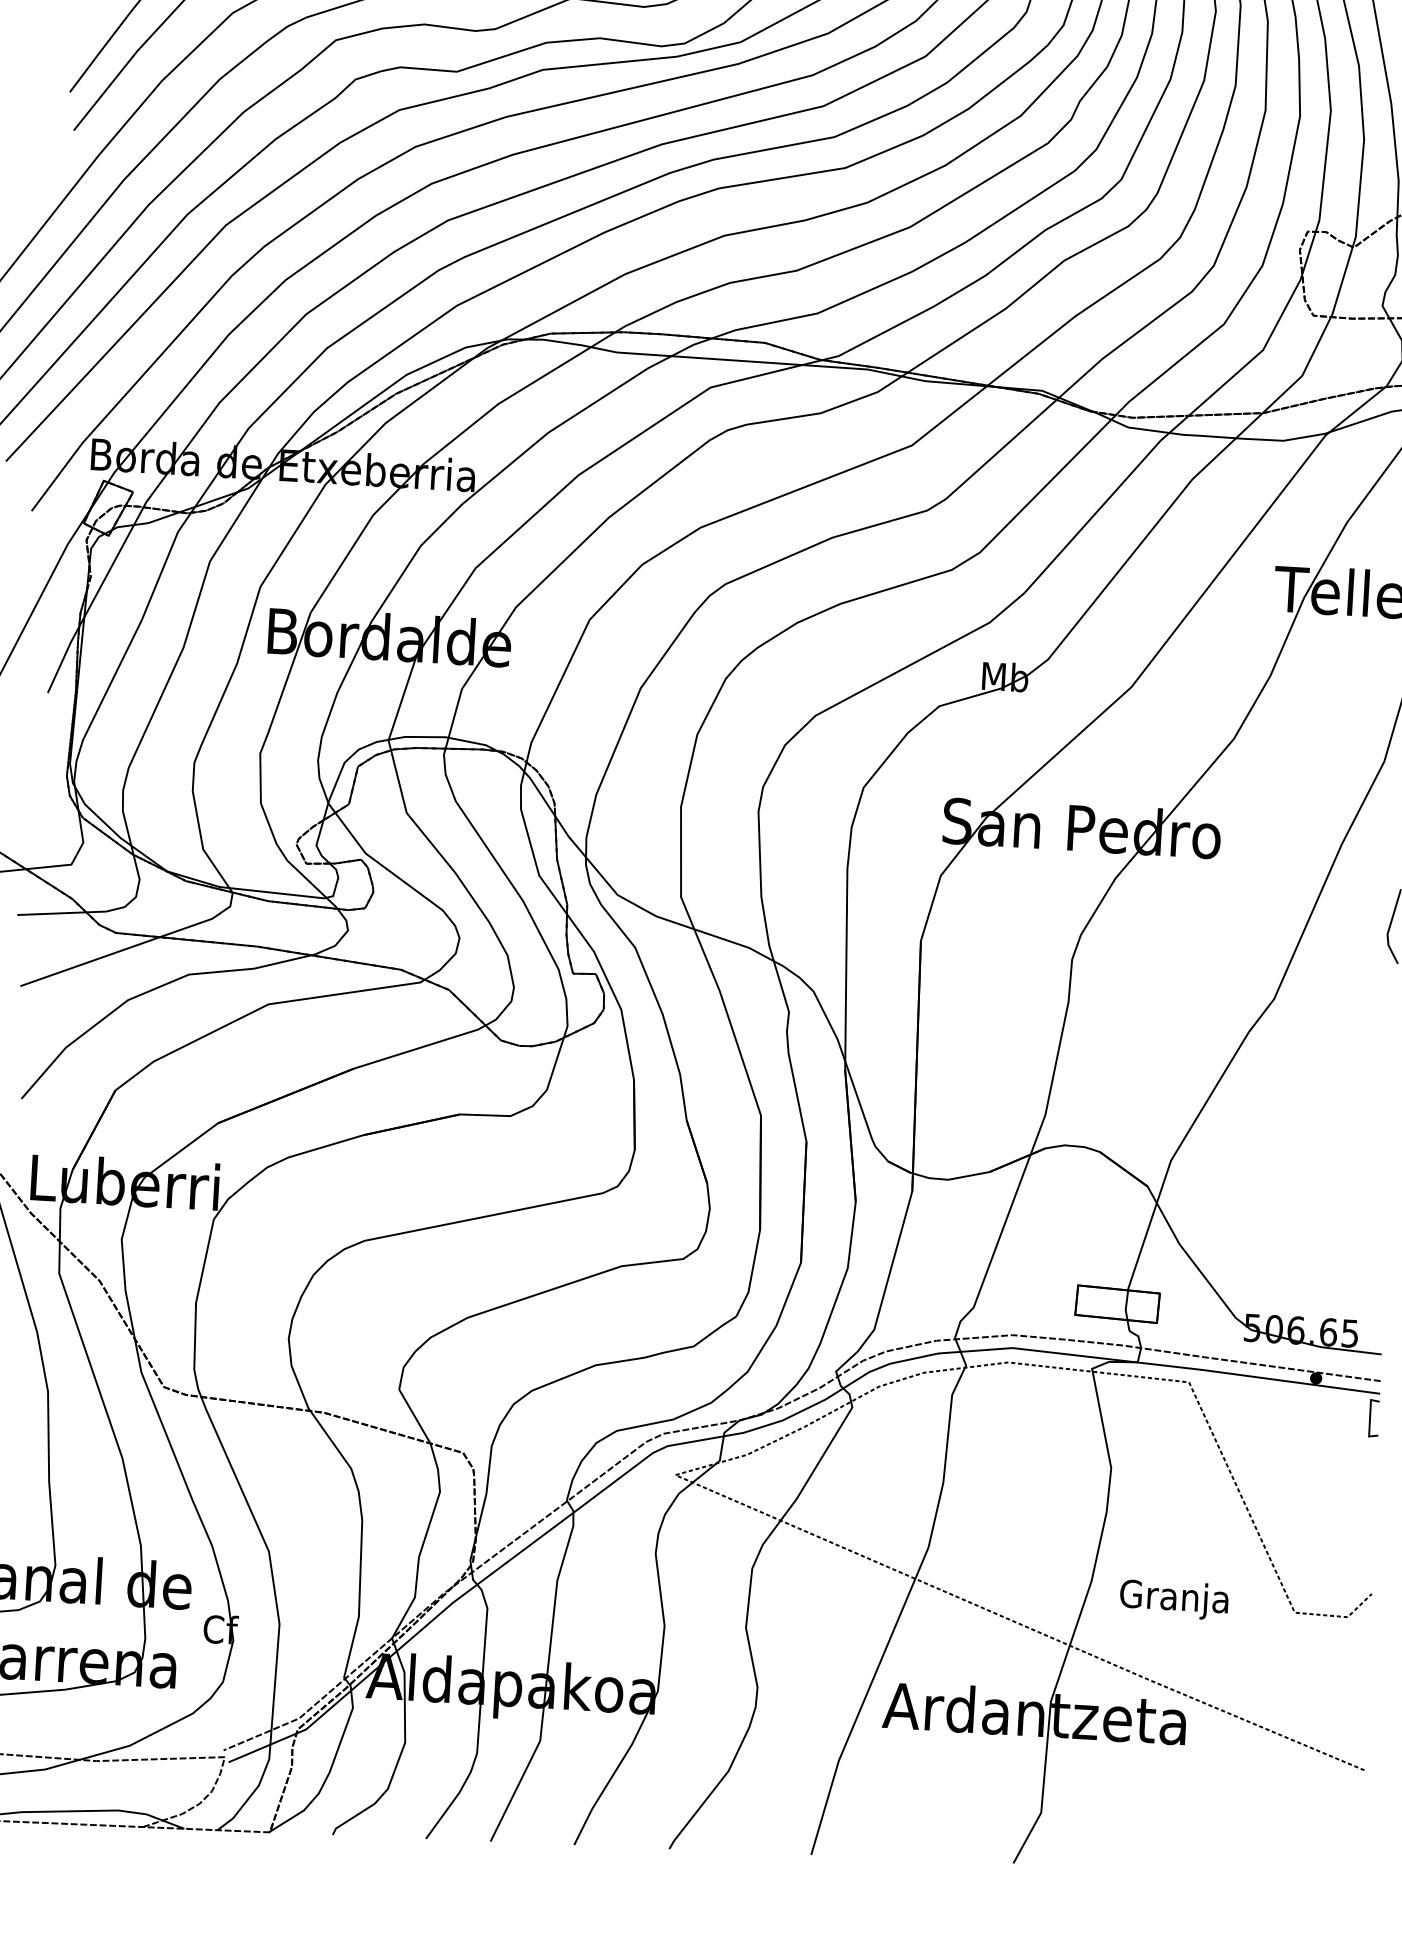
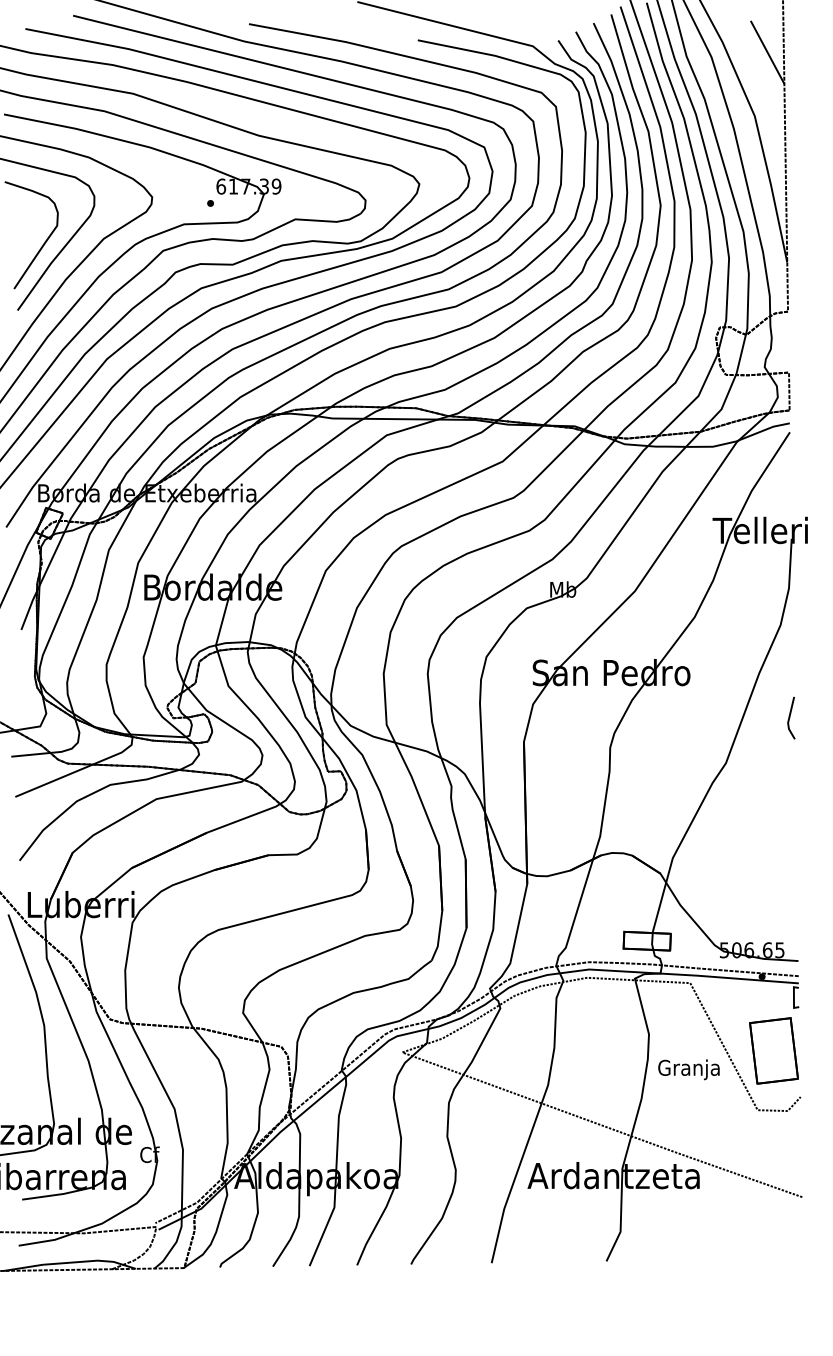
part: (1328, 1509) -> (773, 1050), added
text: (1173, 1599) -> (688, 1069), moved

